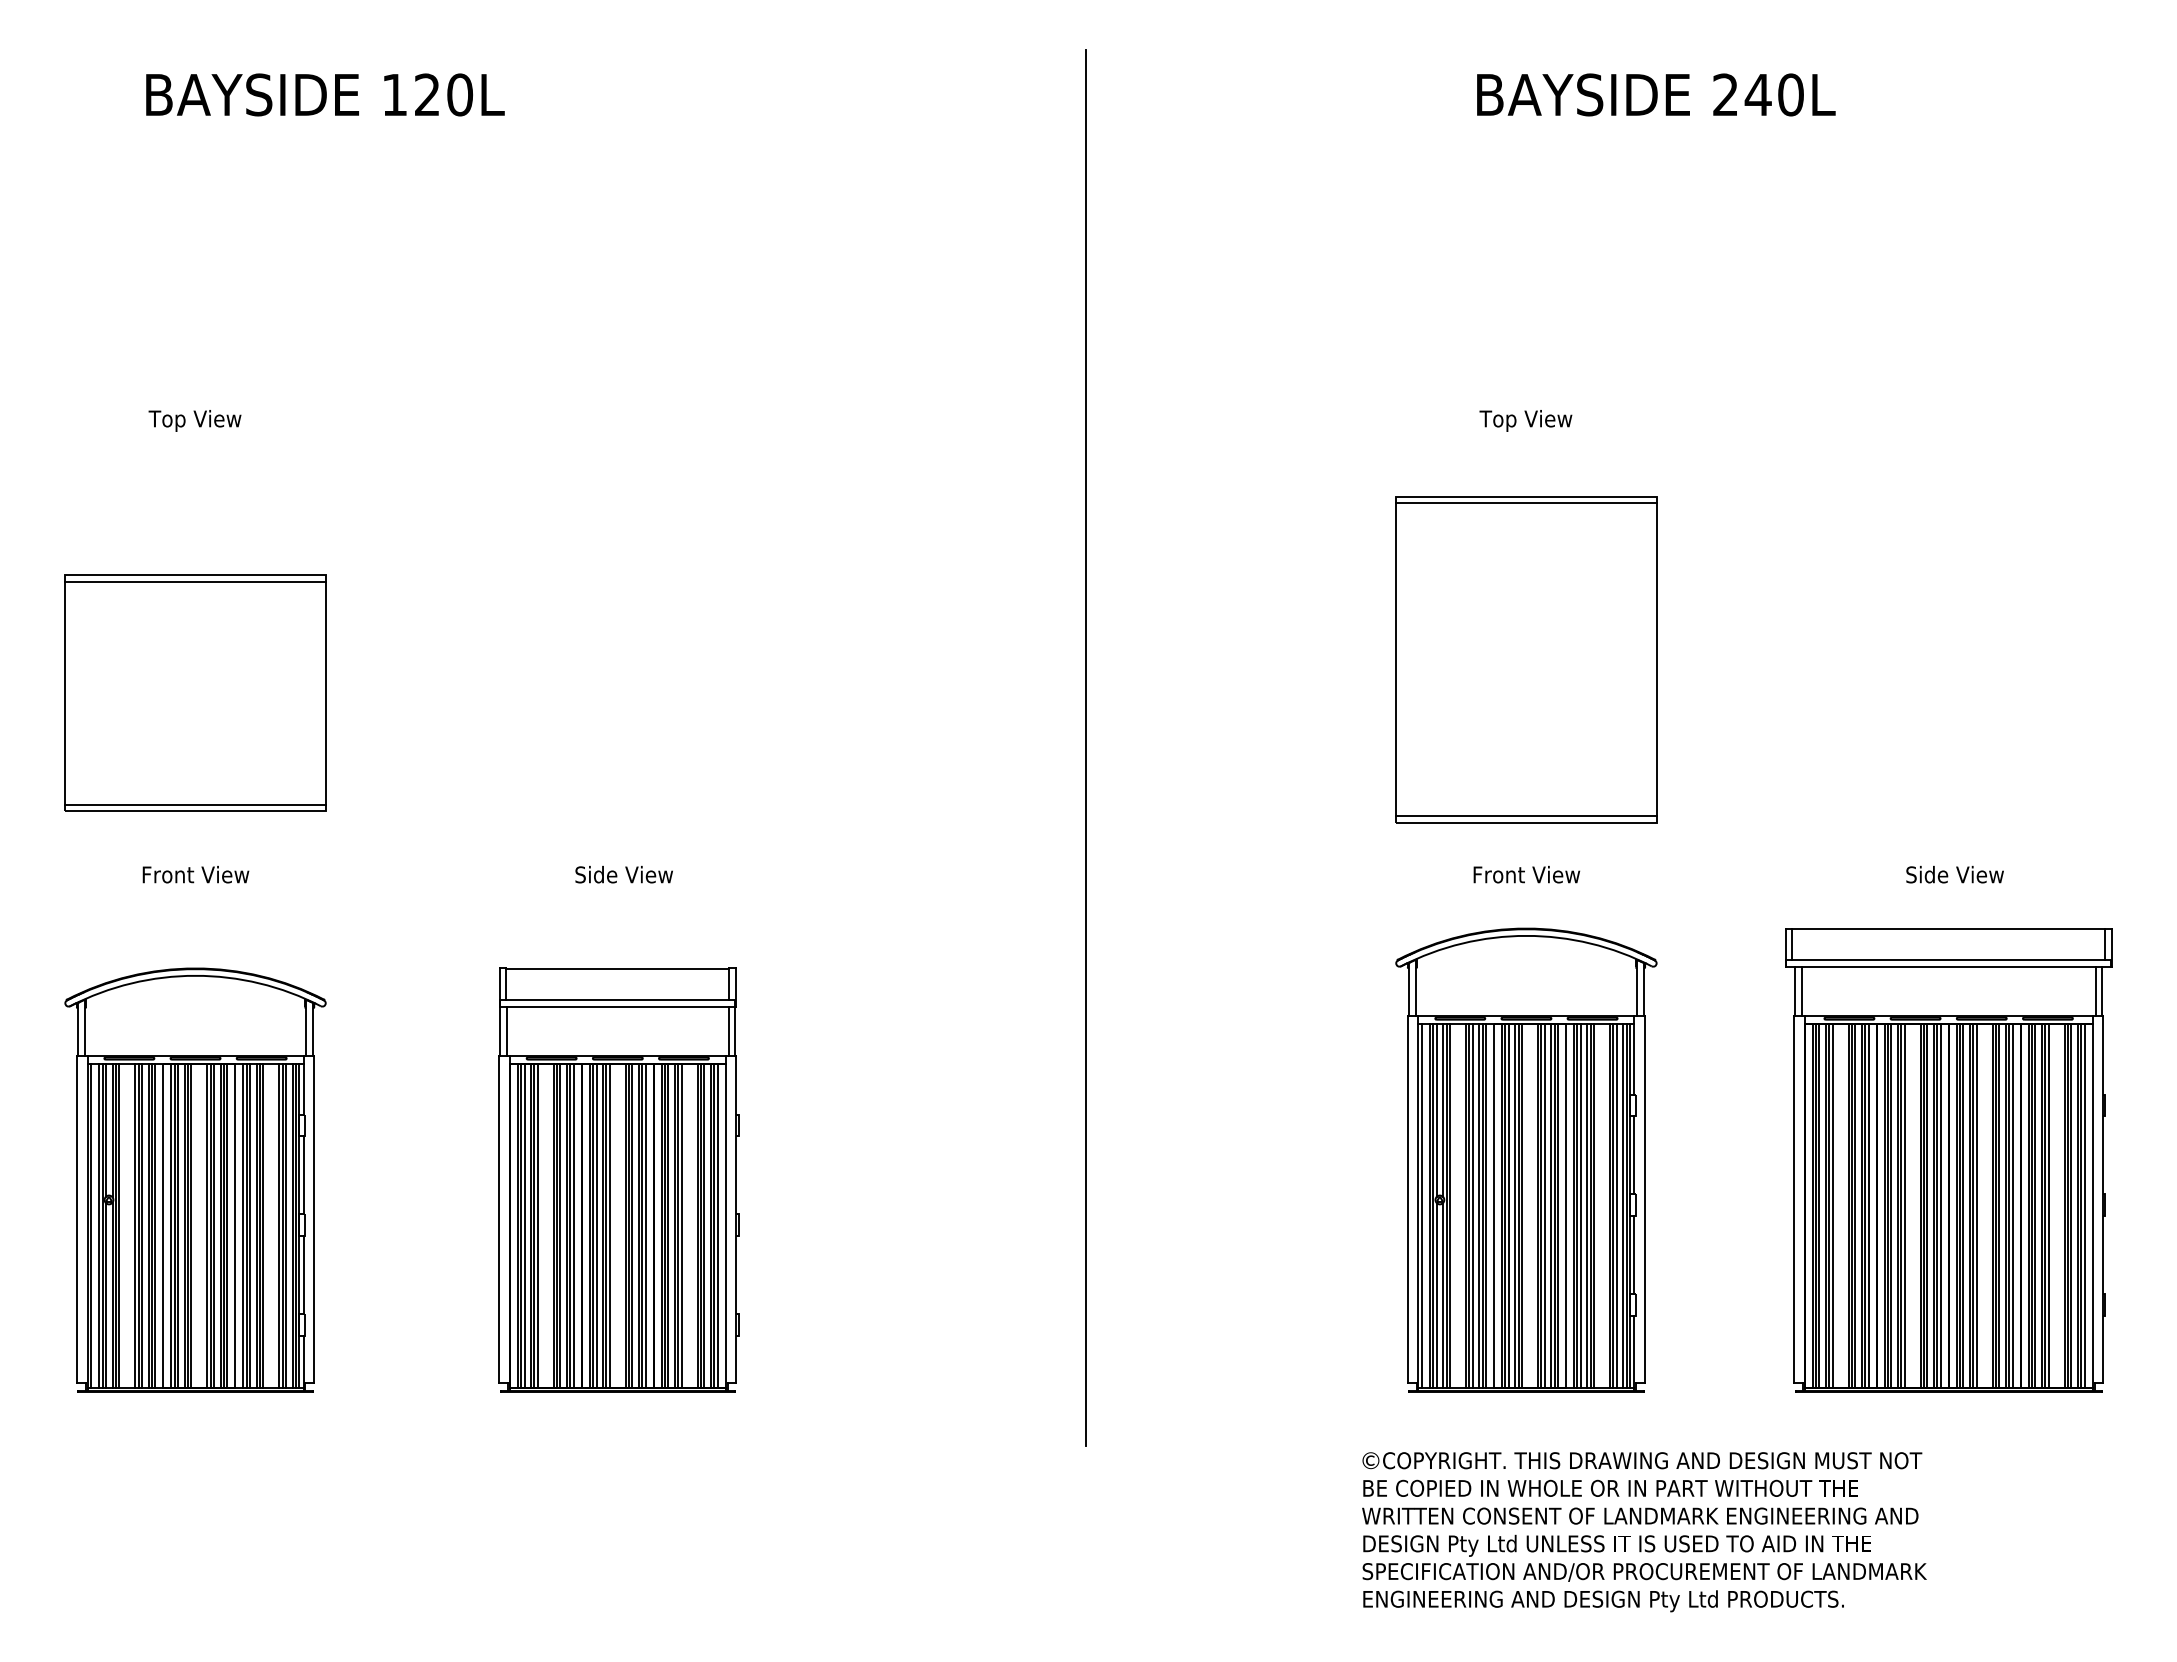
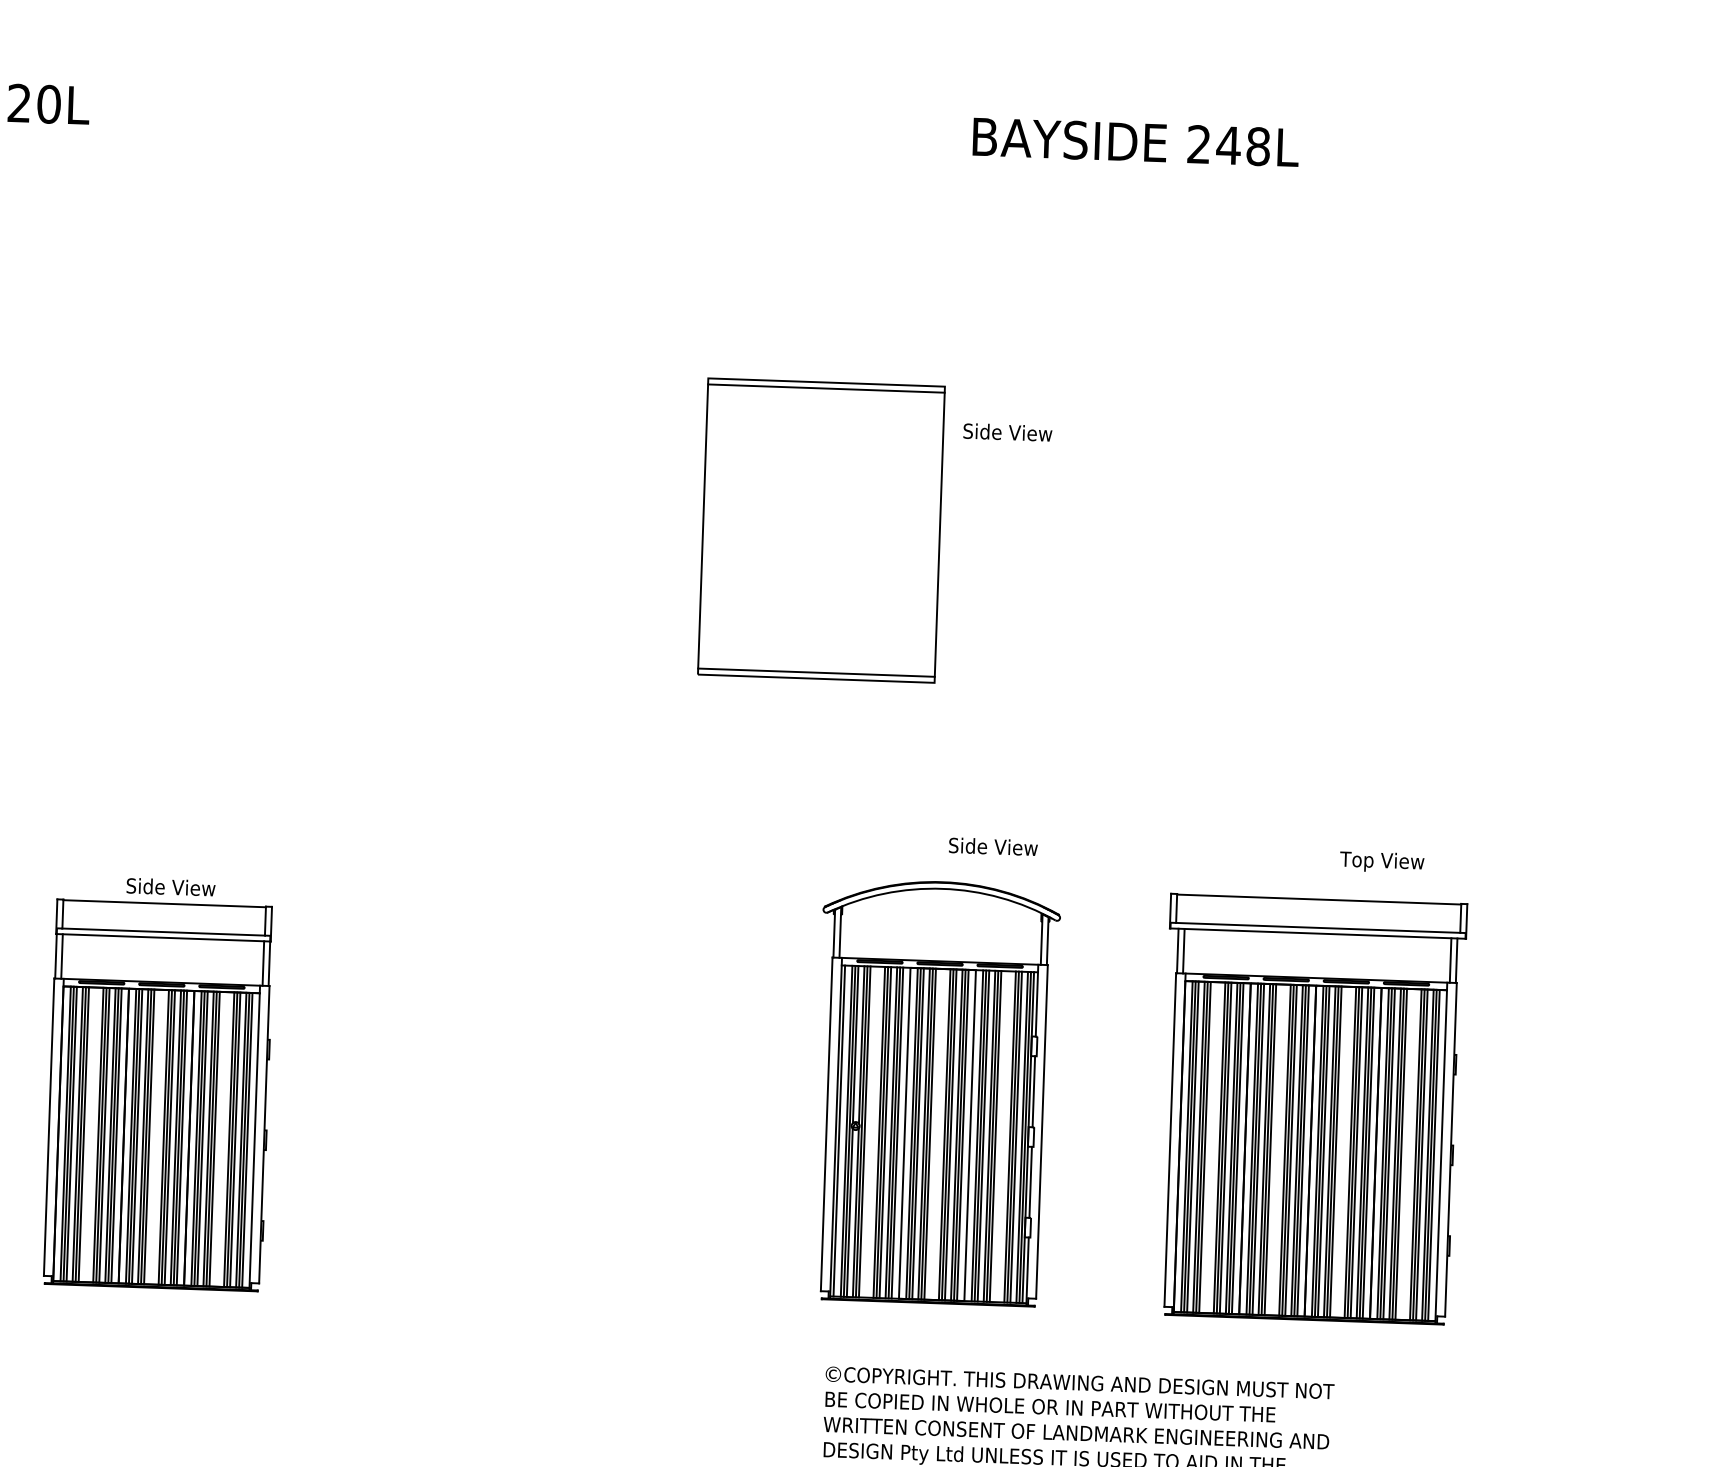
text: (1790, 94) -> (1257, 146), 240L -> 248L
text: (1526, 420) -> (1007, 434), Top View -> Side View
part: (1526, 659) -> (821, 530), moved
line: (1086, 747) -> (597, 717), removed
text: (623, 874) -> (170, 886), moved
text: (1526, 874) -> (993, 846), Front View -> Side View
text: (1954, 876) -> (1382, 861), Side View -> Top View
part: (1526, 1159) -> (935, 1092), moved
part: (1948, 1160) -> (1311, 1109), moved

